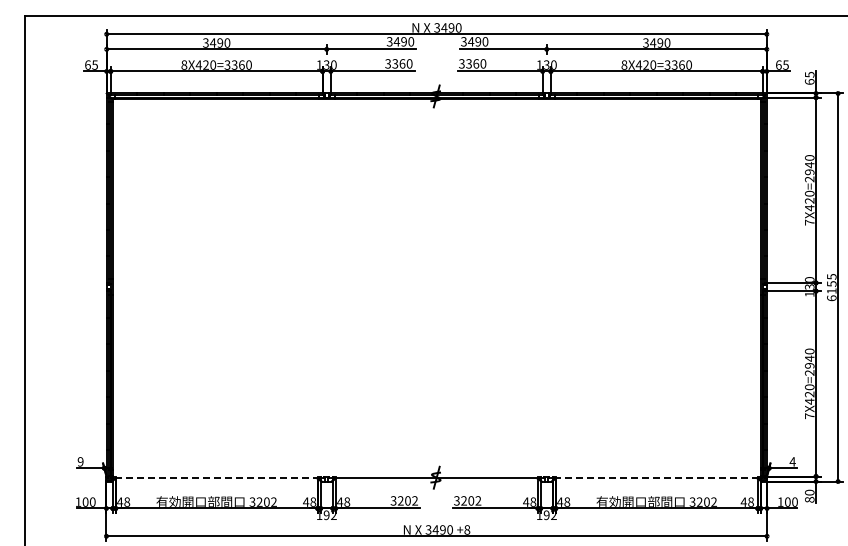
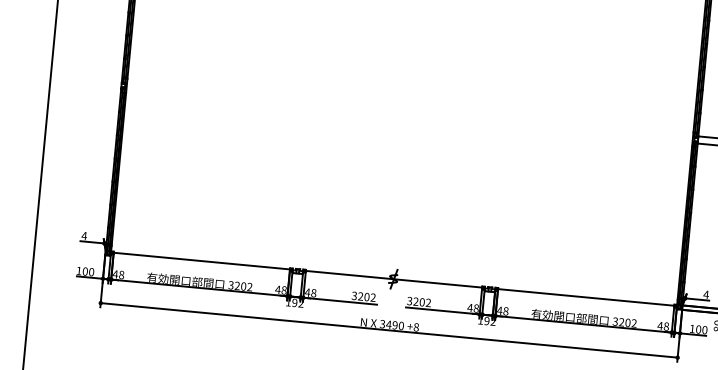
text: (80, 461) -> (84, 235), 9 -> 4
line: (216, 477) -> (201, 260), dashed -> solid
line: (657, 477) -> (586, 297), dashed -> solid

